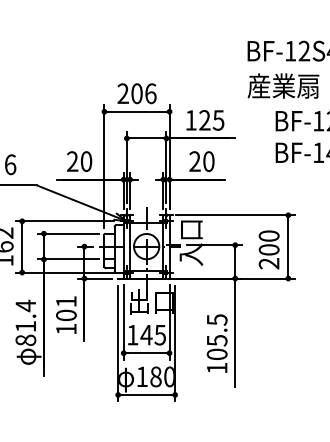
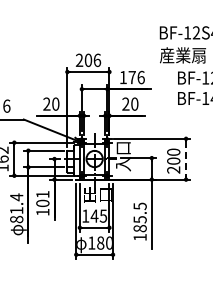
text: (211, 120) -> (136, 77), 125 -> 176
line: (288, 247) -> (186, 159), solid -> dashed
text: (217, 354) -> (140, 228), 105.5 -> 185.5

